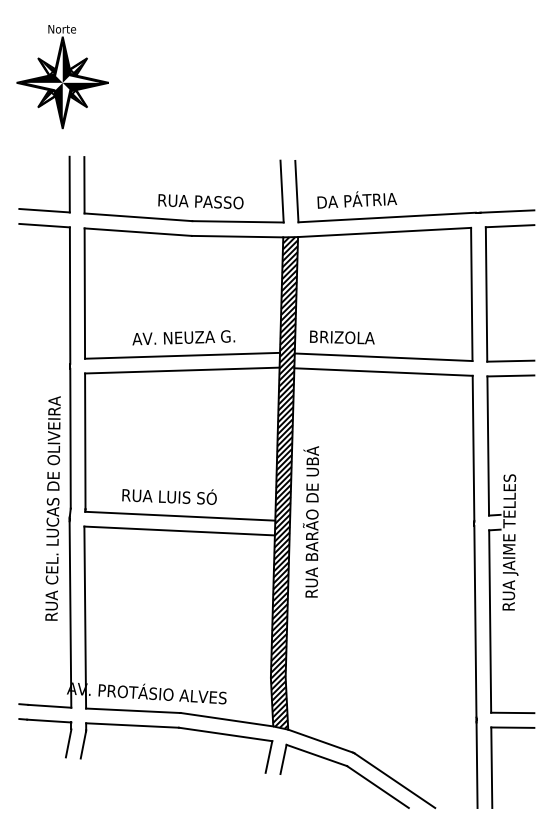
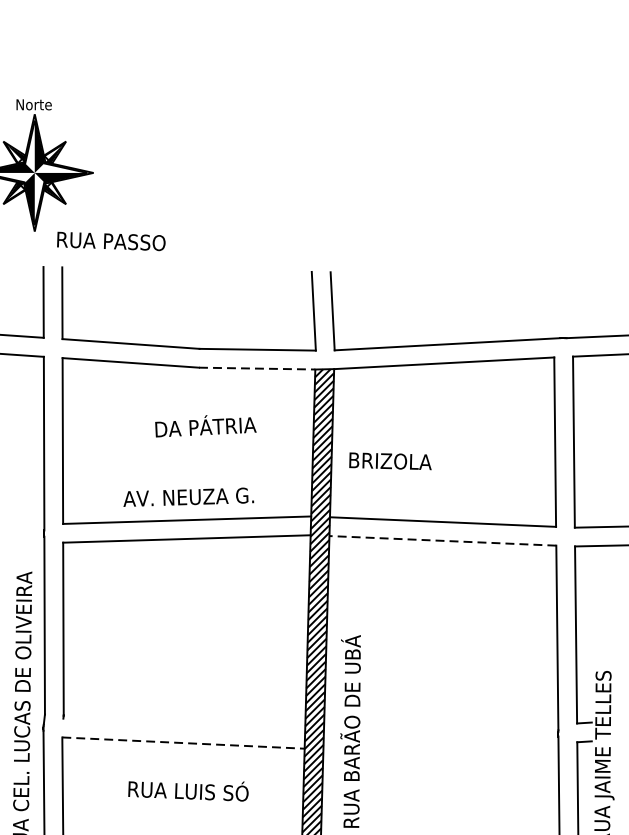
text: (357, 199) -> (206, 425), moved
text: (200, 201) -> (110, 241), moved
line: (237, 236) -> (257, 368), solid -> dashed
text: (342, 337) -> (390, 461), moved
line: (383, 372) -> (442, 541), solid -> dashed
text: (169, 496) -> (188, 790), moved
line: (180, 515) -> (184, 723), removed
line: (180, 531) -> (184, 743), solid -> dashed

